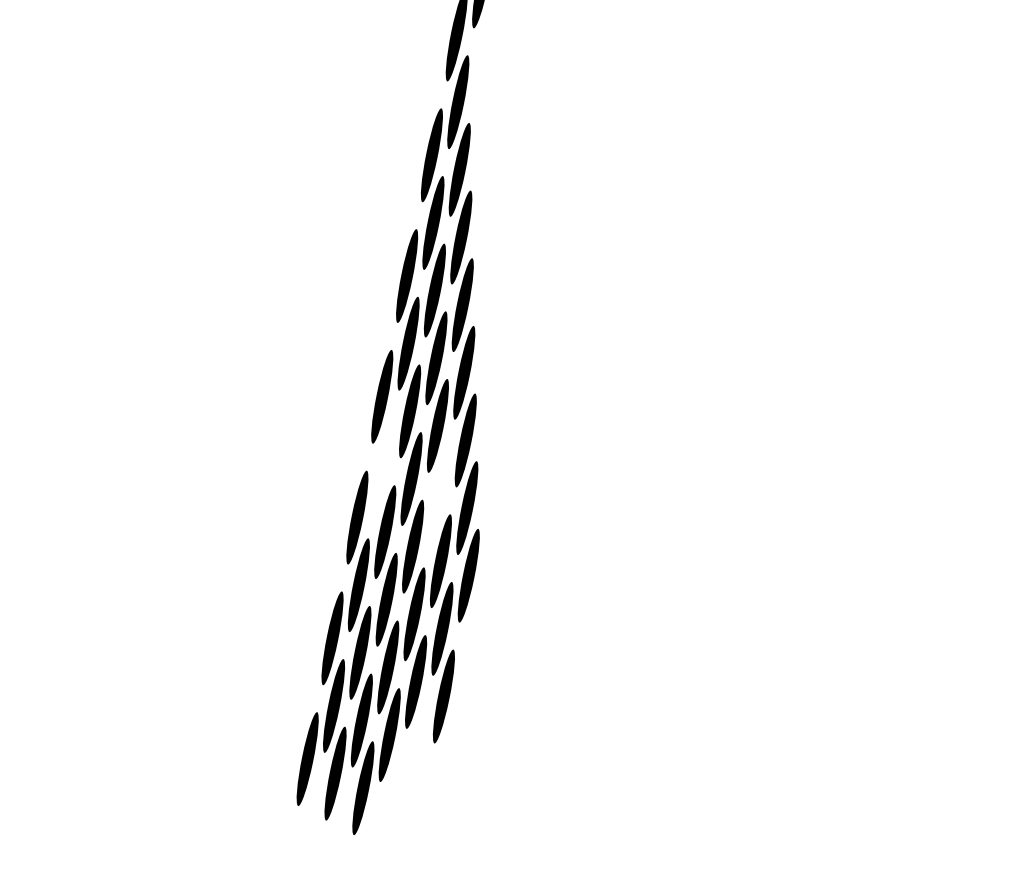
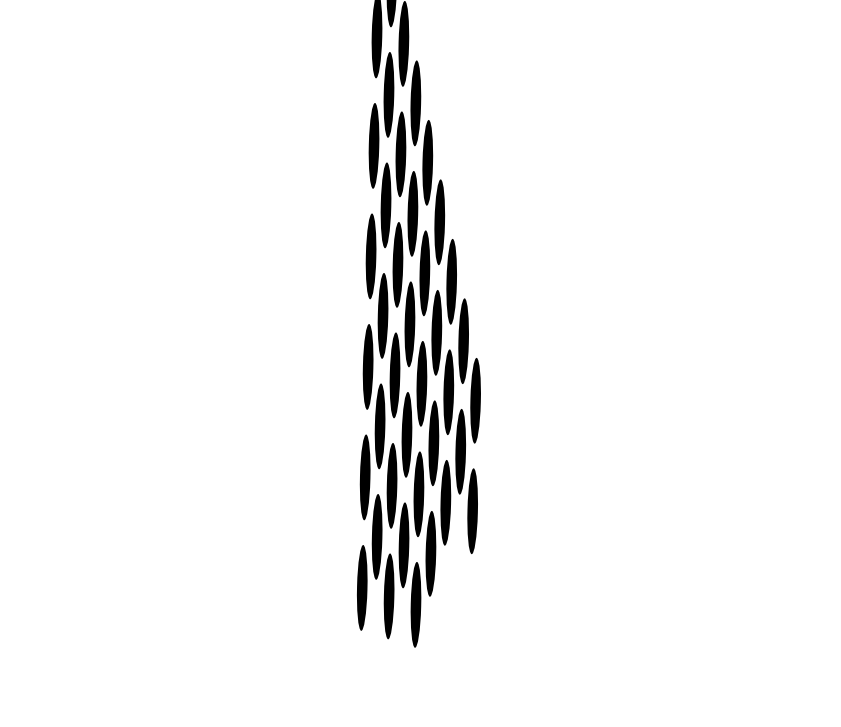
fill: (383, 464) -> (382, 315), added
fill: (439, 493) -> (436, 332), added

